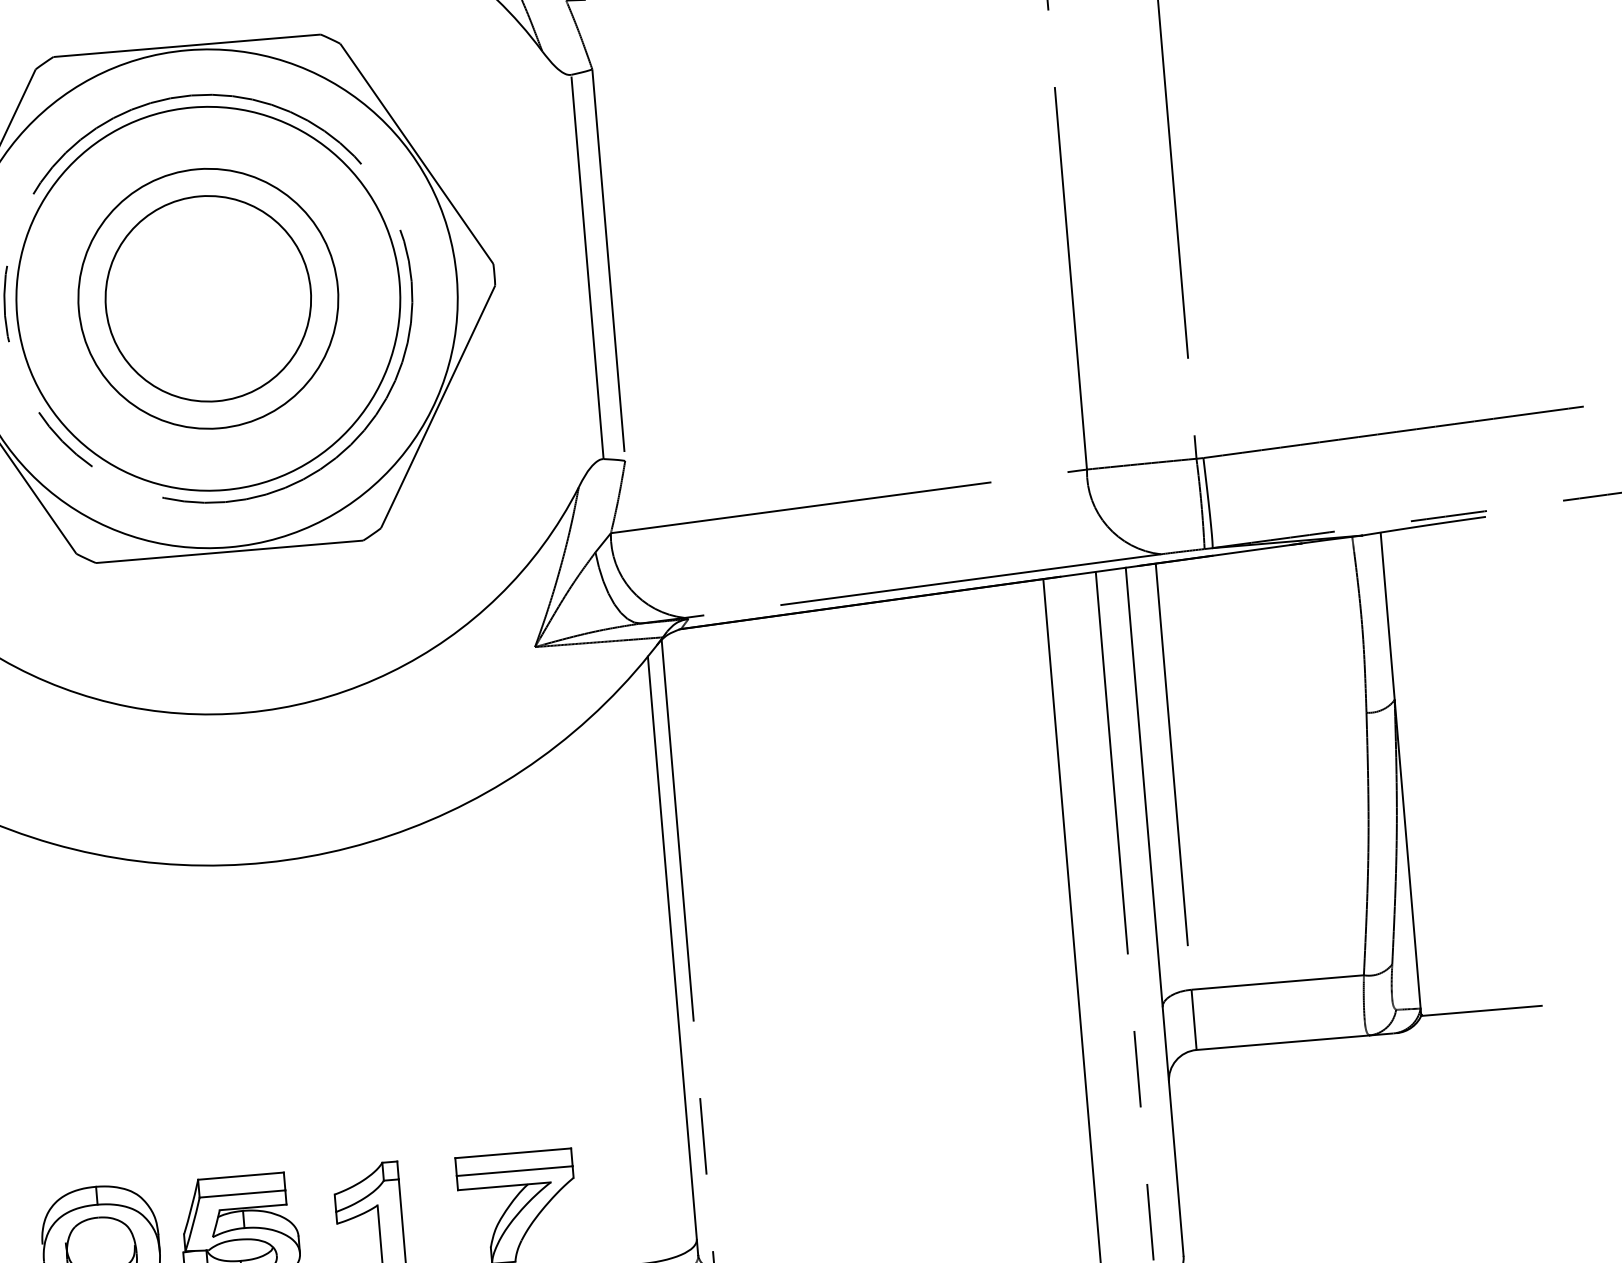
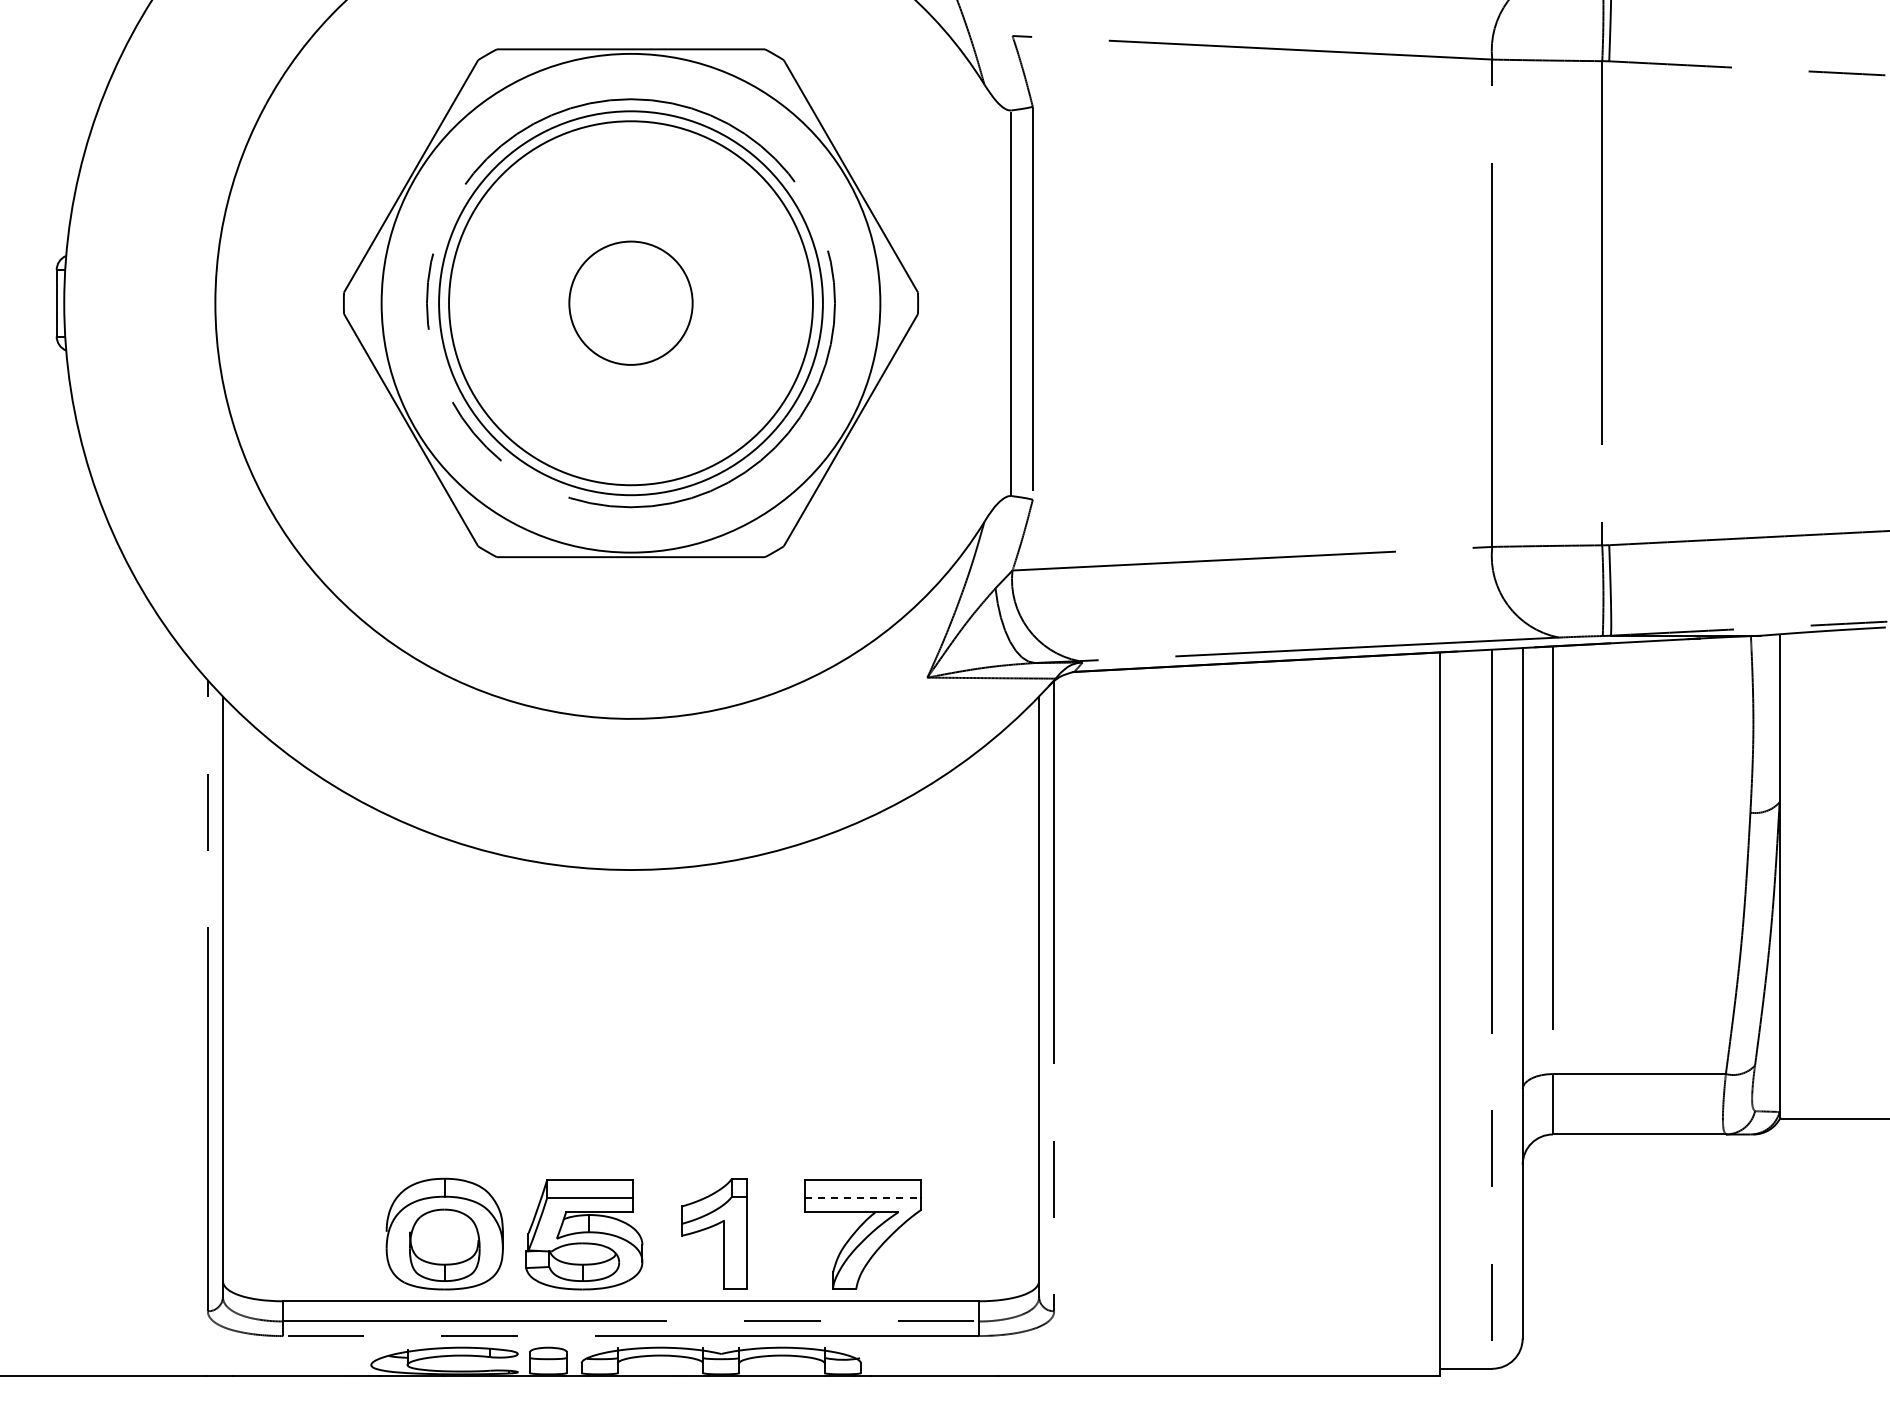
circle: (207, 299) -> (630, 303), size x0.6
circle: (207, 299) -> (630, 303), size x1.4
line: (514, 1171) -> (863, 1198), solid -> dashed

